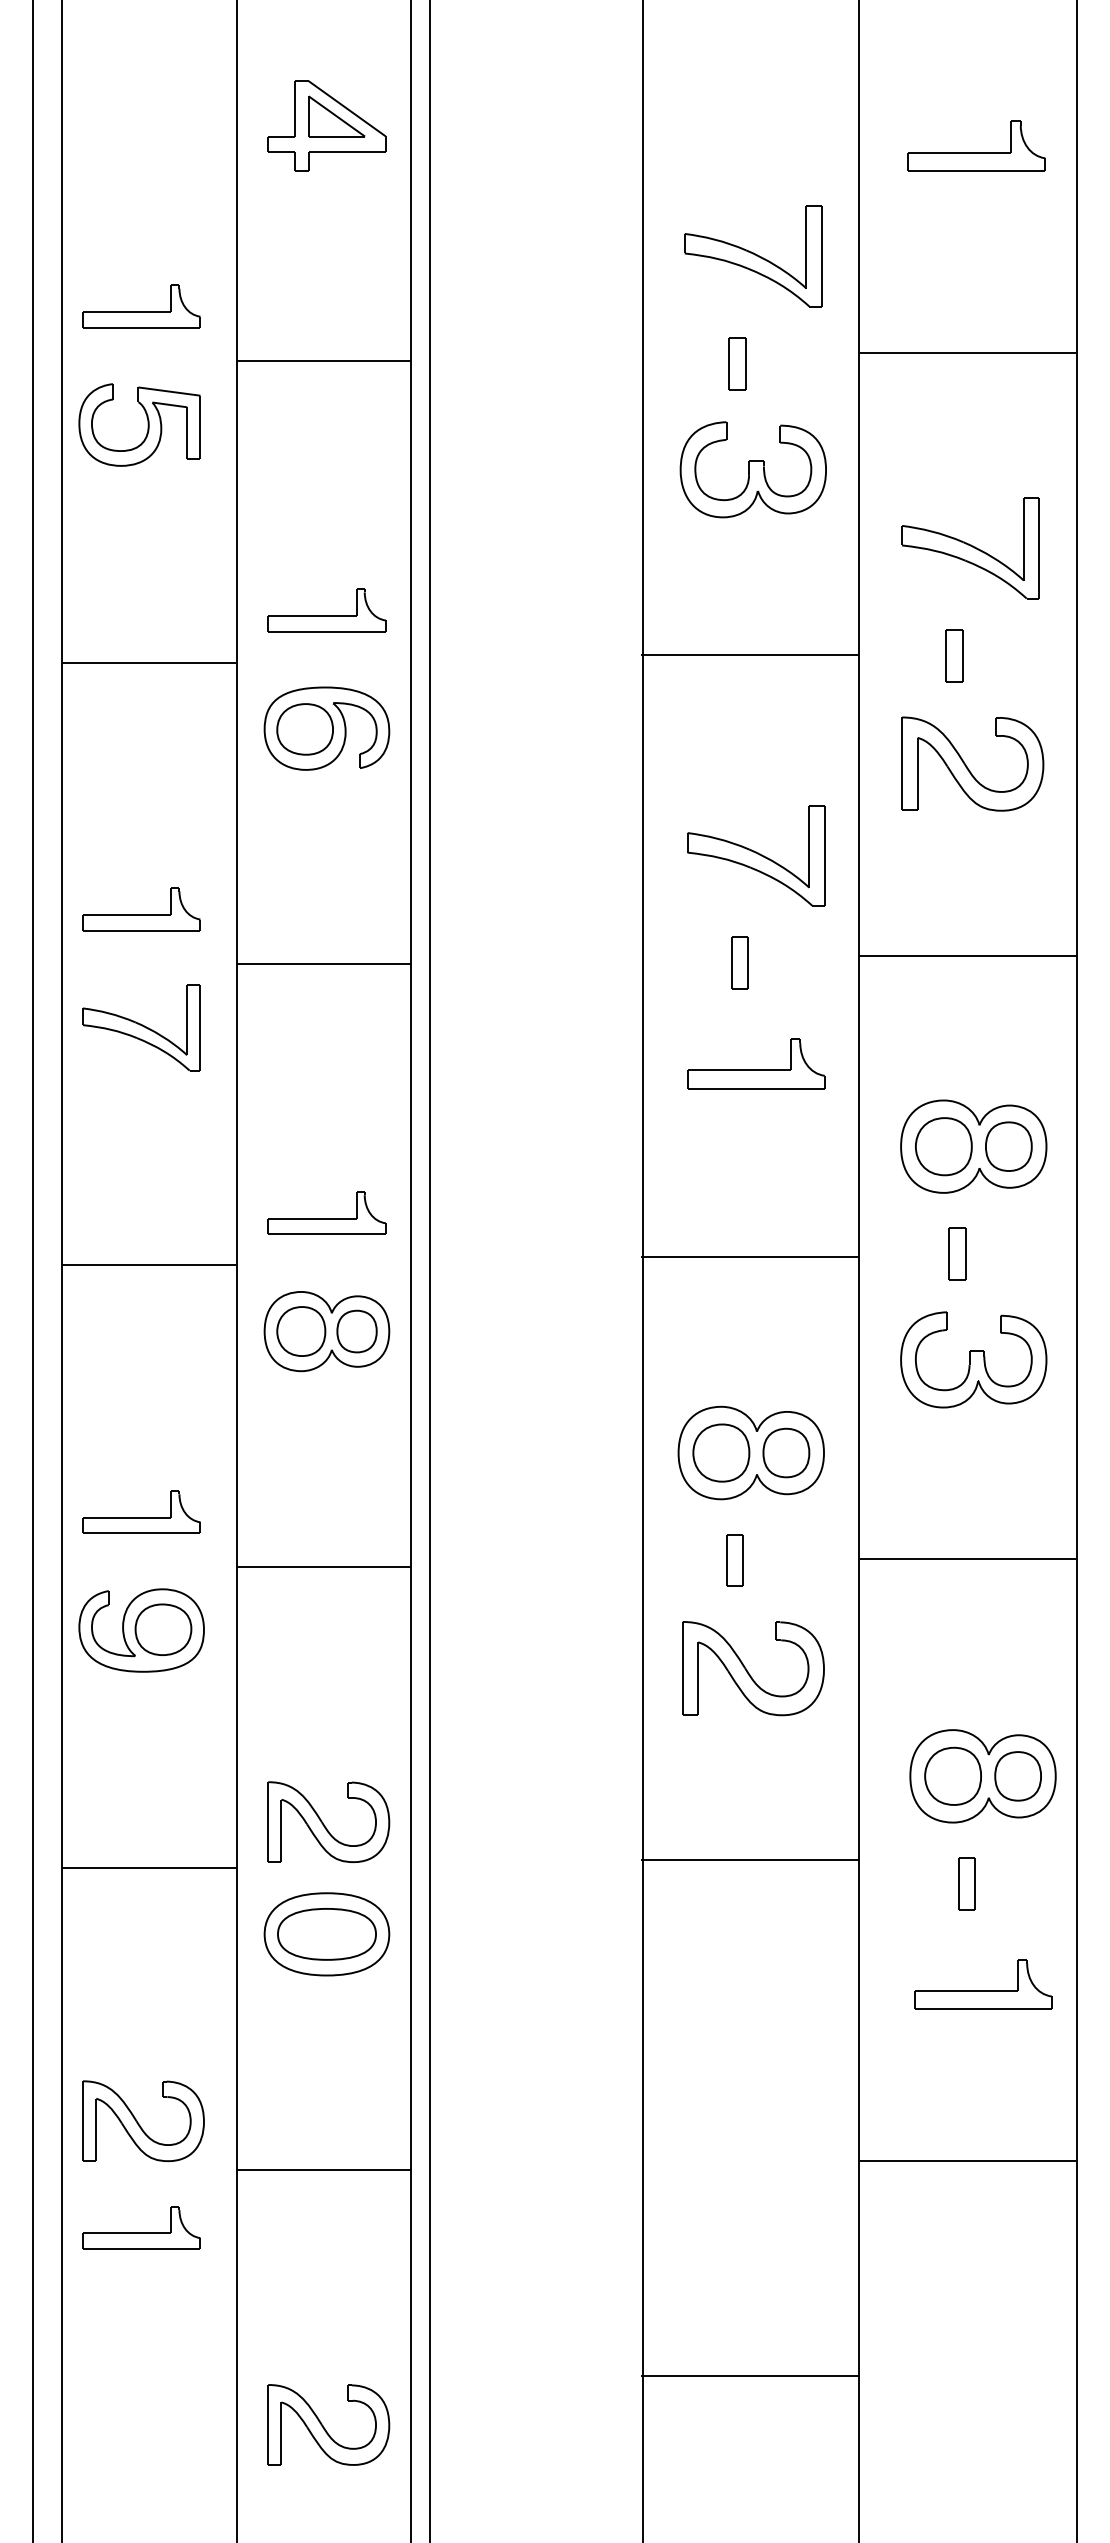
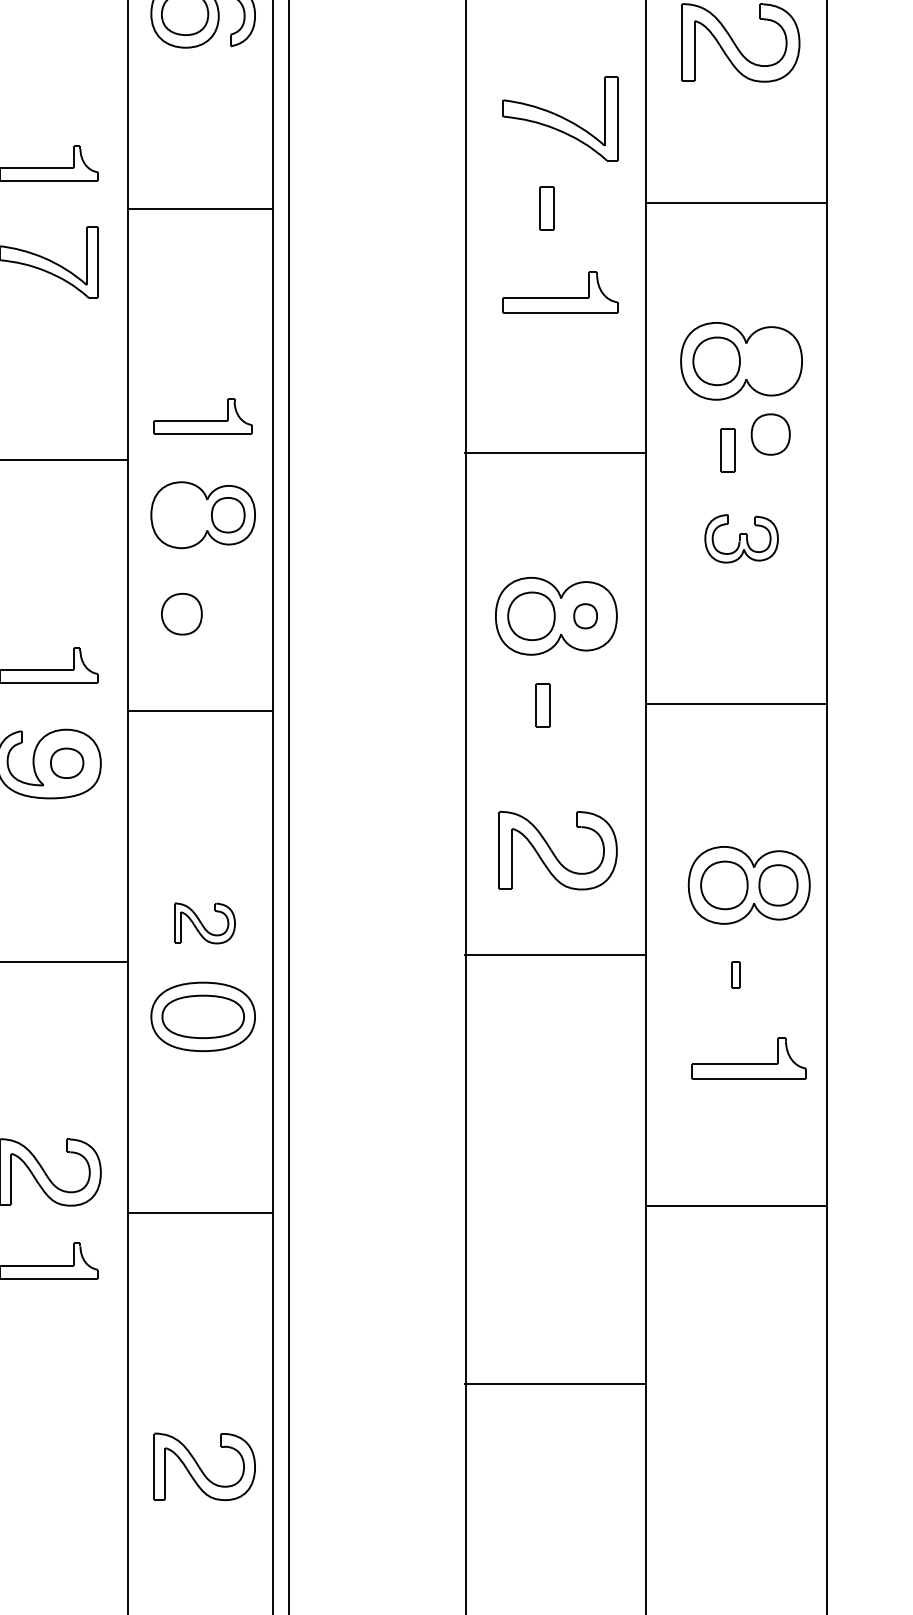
part: (1008, 1146) -> (770, 434), moved
part: (301, 1331) -> (182, 614), moved
part: (973, 1359) -> (741, 538), size x0.6
part: (786, 1452) -> (585, 615), size x0.6
part: (163, 1629) -> (67, 763), size x0.7
part: (753, 1668) -> (558, 850), moved
part: (328, 1821) -> (204, 922), size x0.6
part: (966, 1883) -> (735, 974), size x0.6
part: (328, 2424) -> (204, 1466), moved

